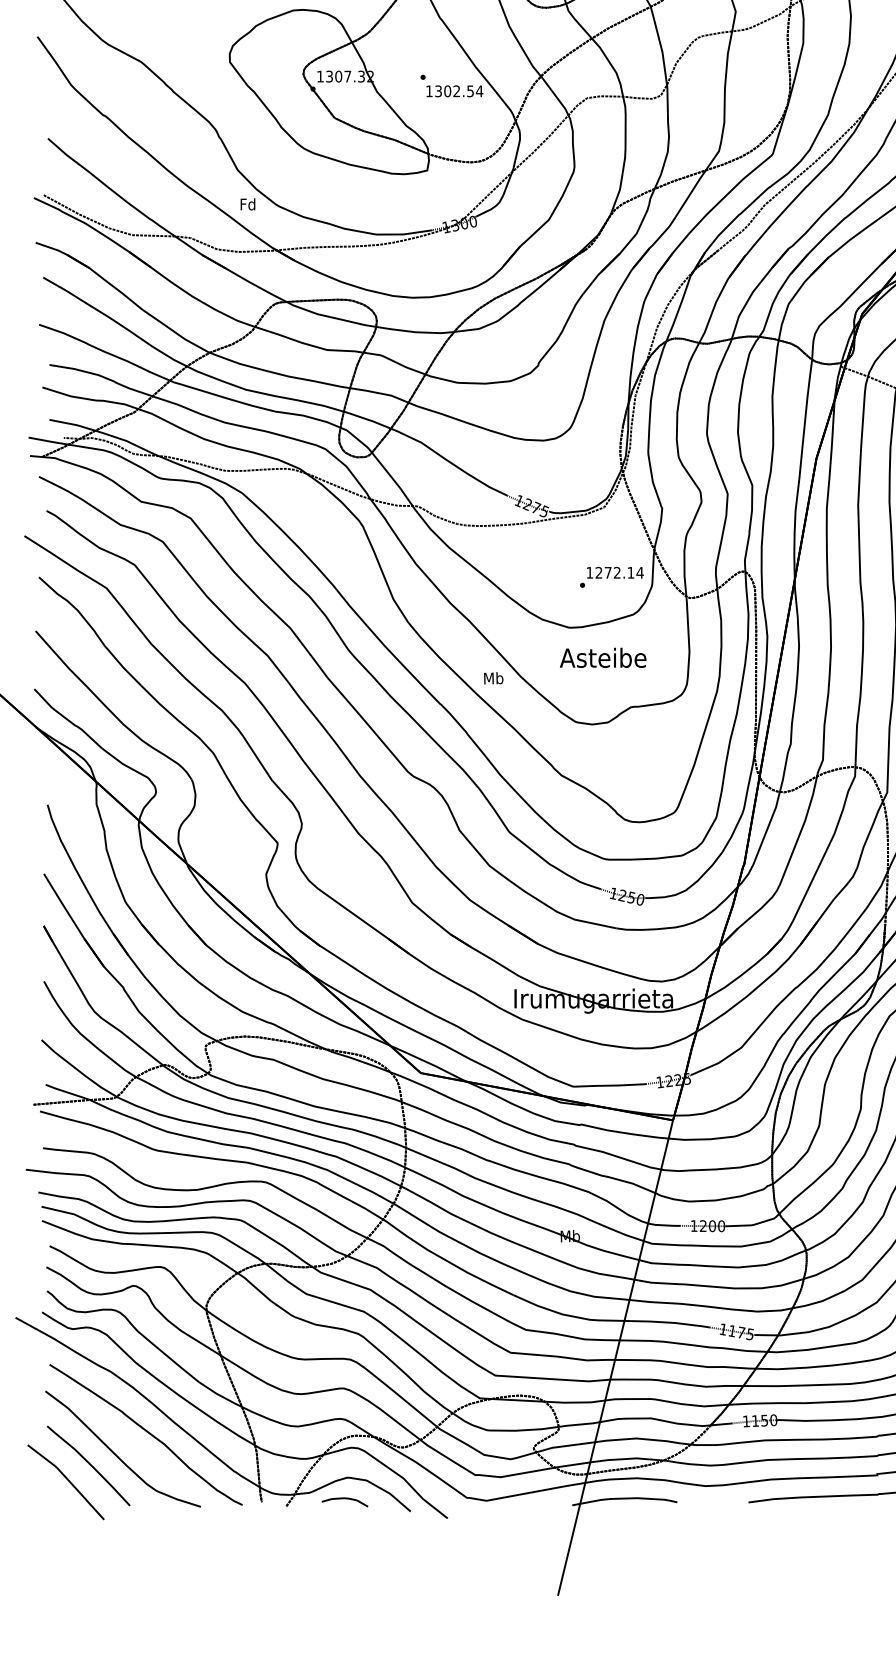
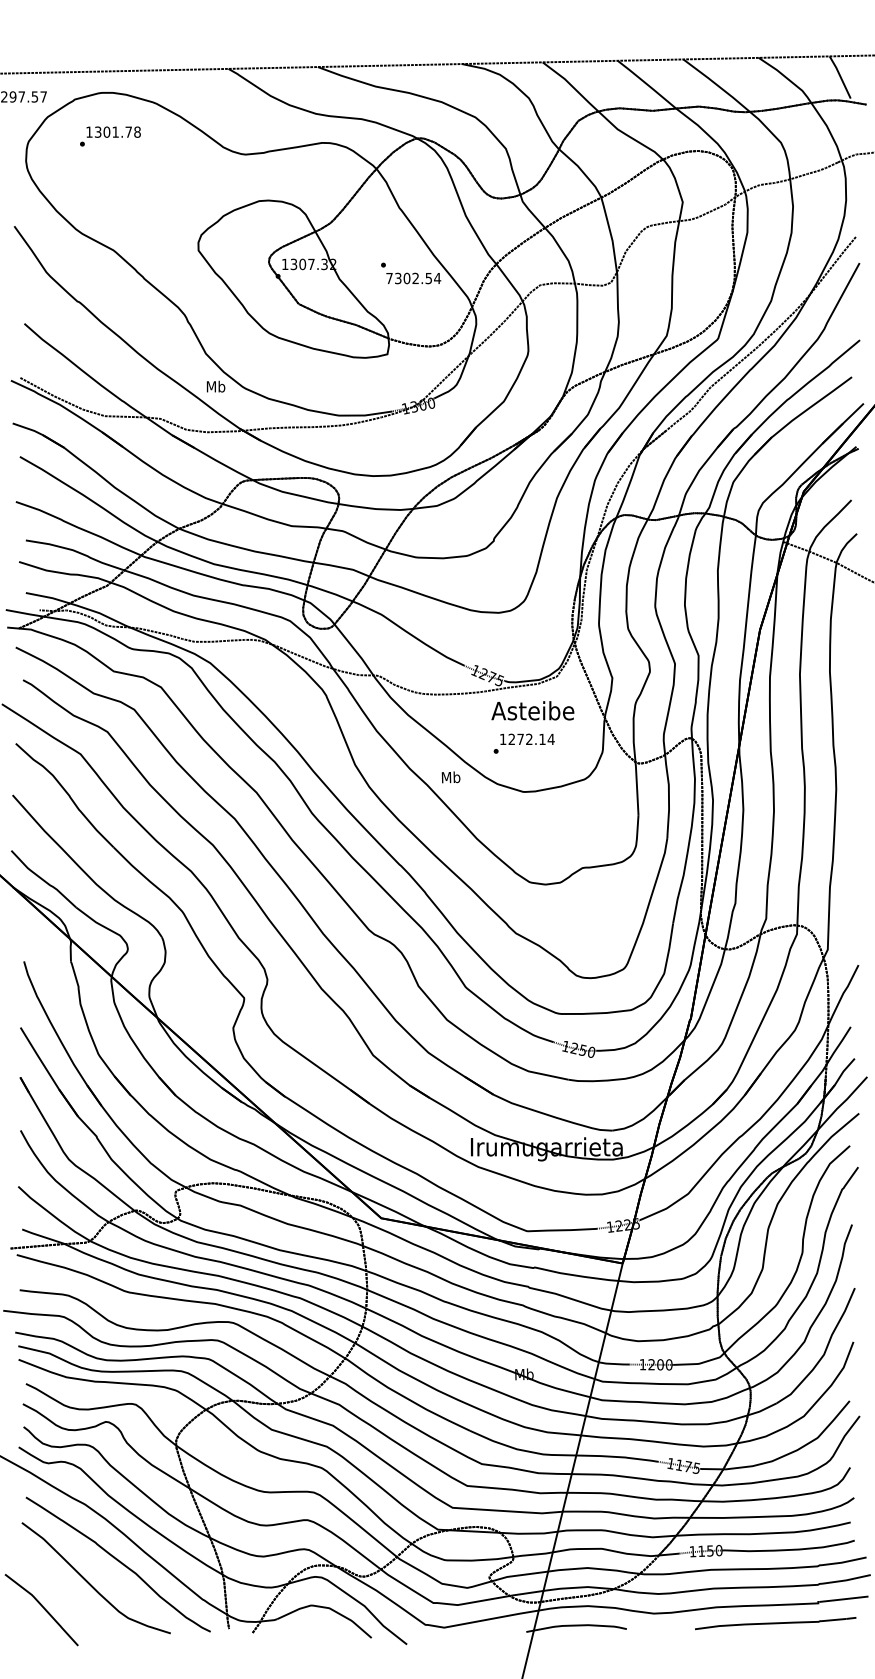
text: (429, 91) -> (389, 278), 1302.54 -> 7302.54
text: (247, 204) -> (215, 386), Fd -> Mb
text: (611, 577) -> (523, 743), moved
text: (602, 657) -> (532, 710), moved
text: (493, 678) -> (450, 777), moved
curve: (88, 1464) -> (63, 1592), removed
curve: (344, 1499) -> (308, 1626), removed

